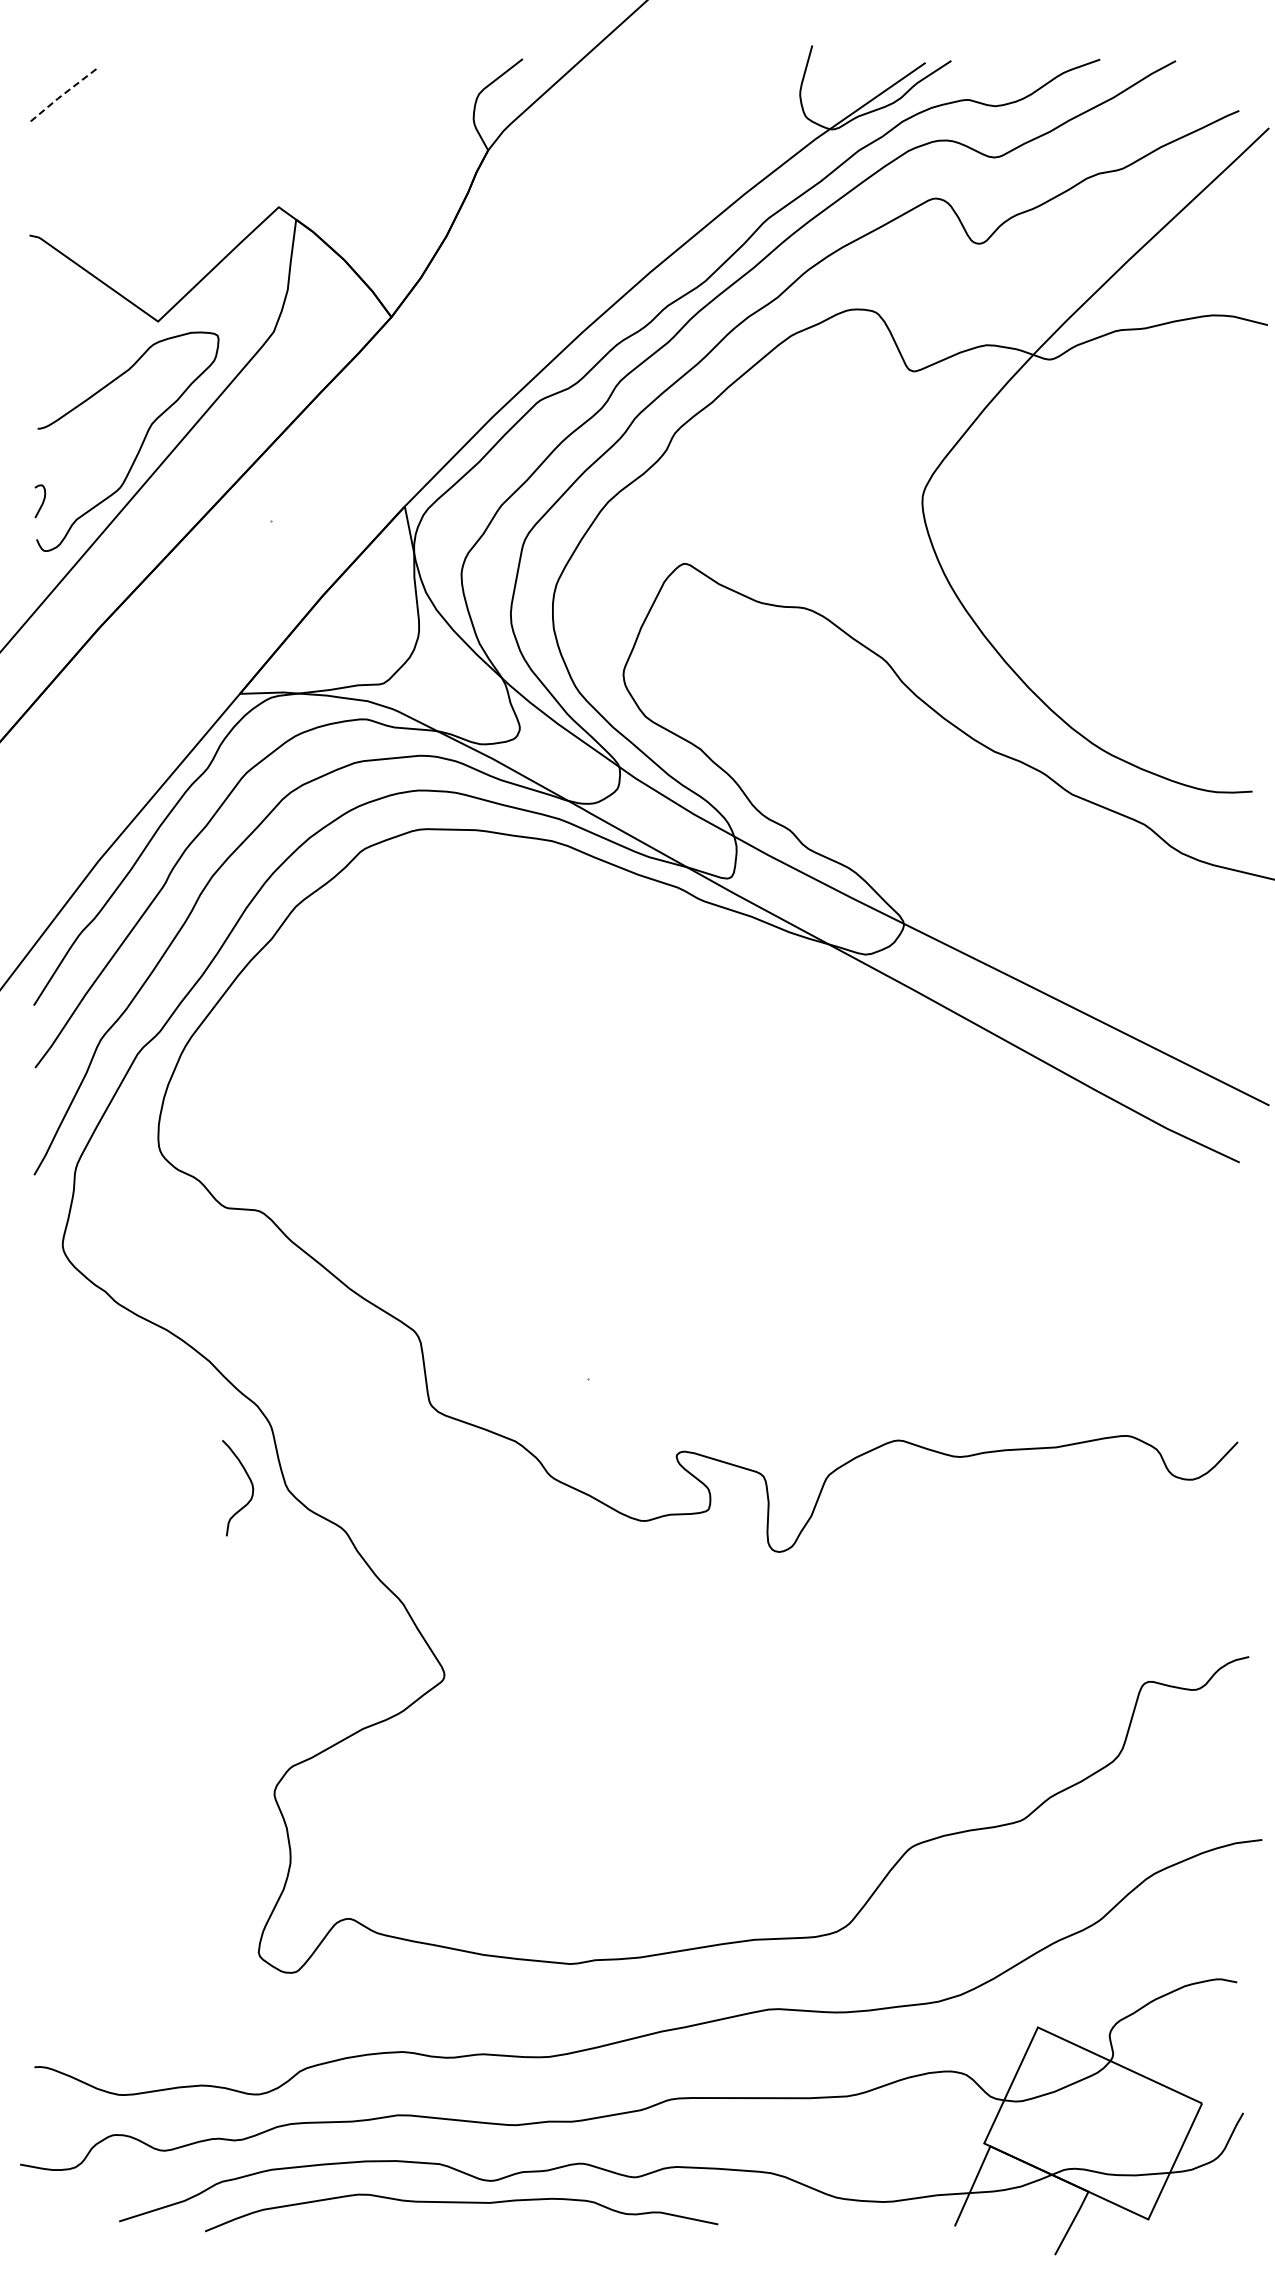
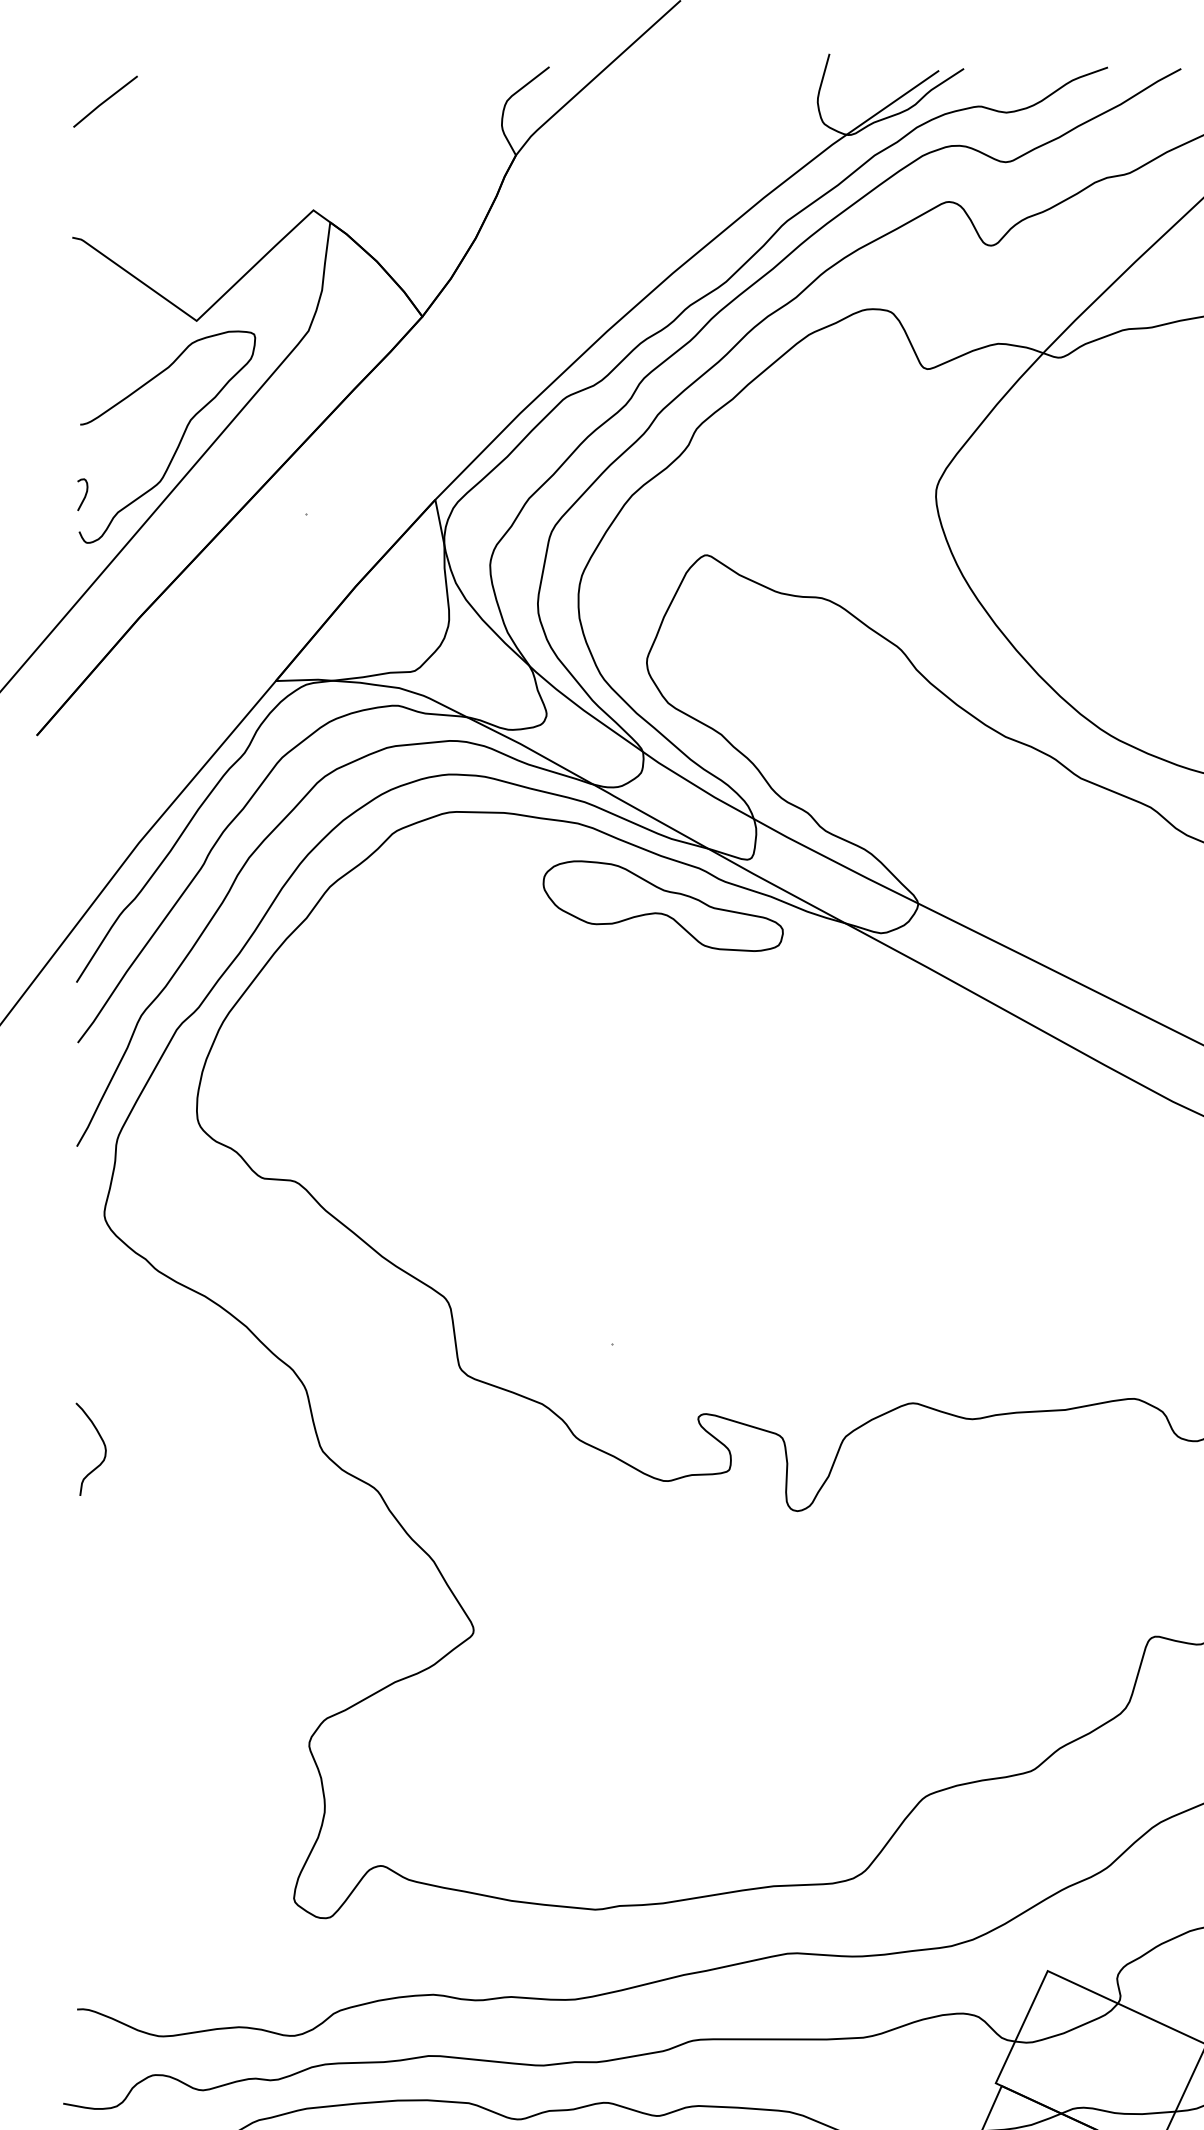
line: (63, 94) -> (105, 101), dashed -> solid
part: (639, 926) -> (662, 906), added
curve: (251, 1486) -> (104, 1447), moved

